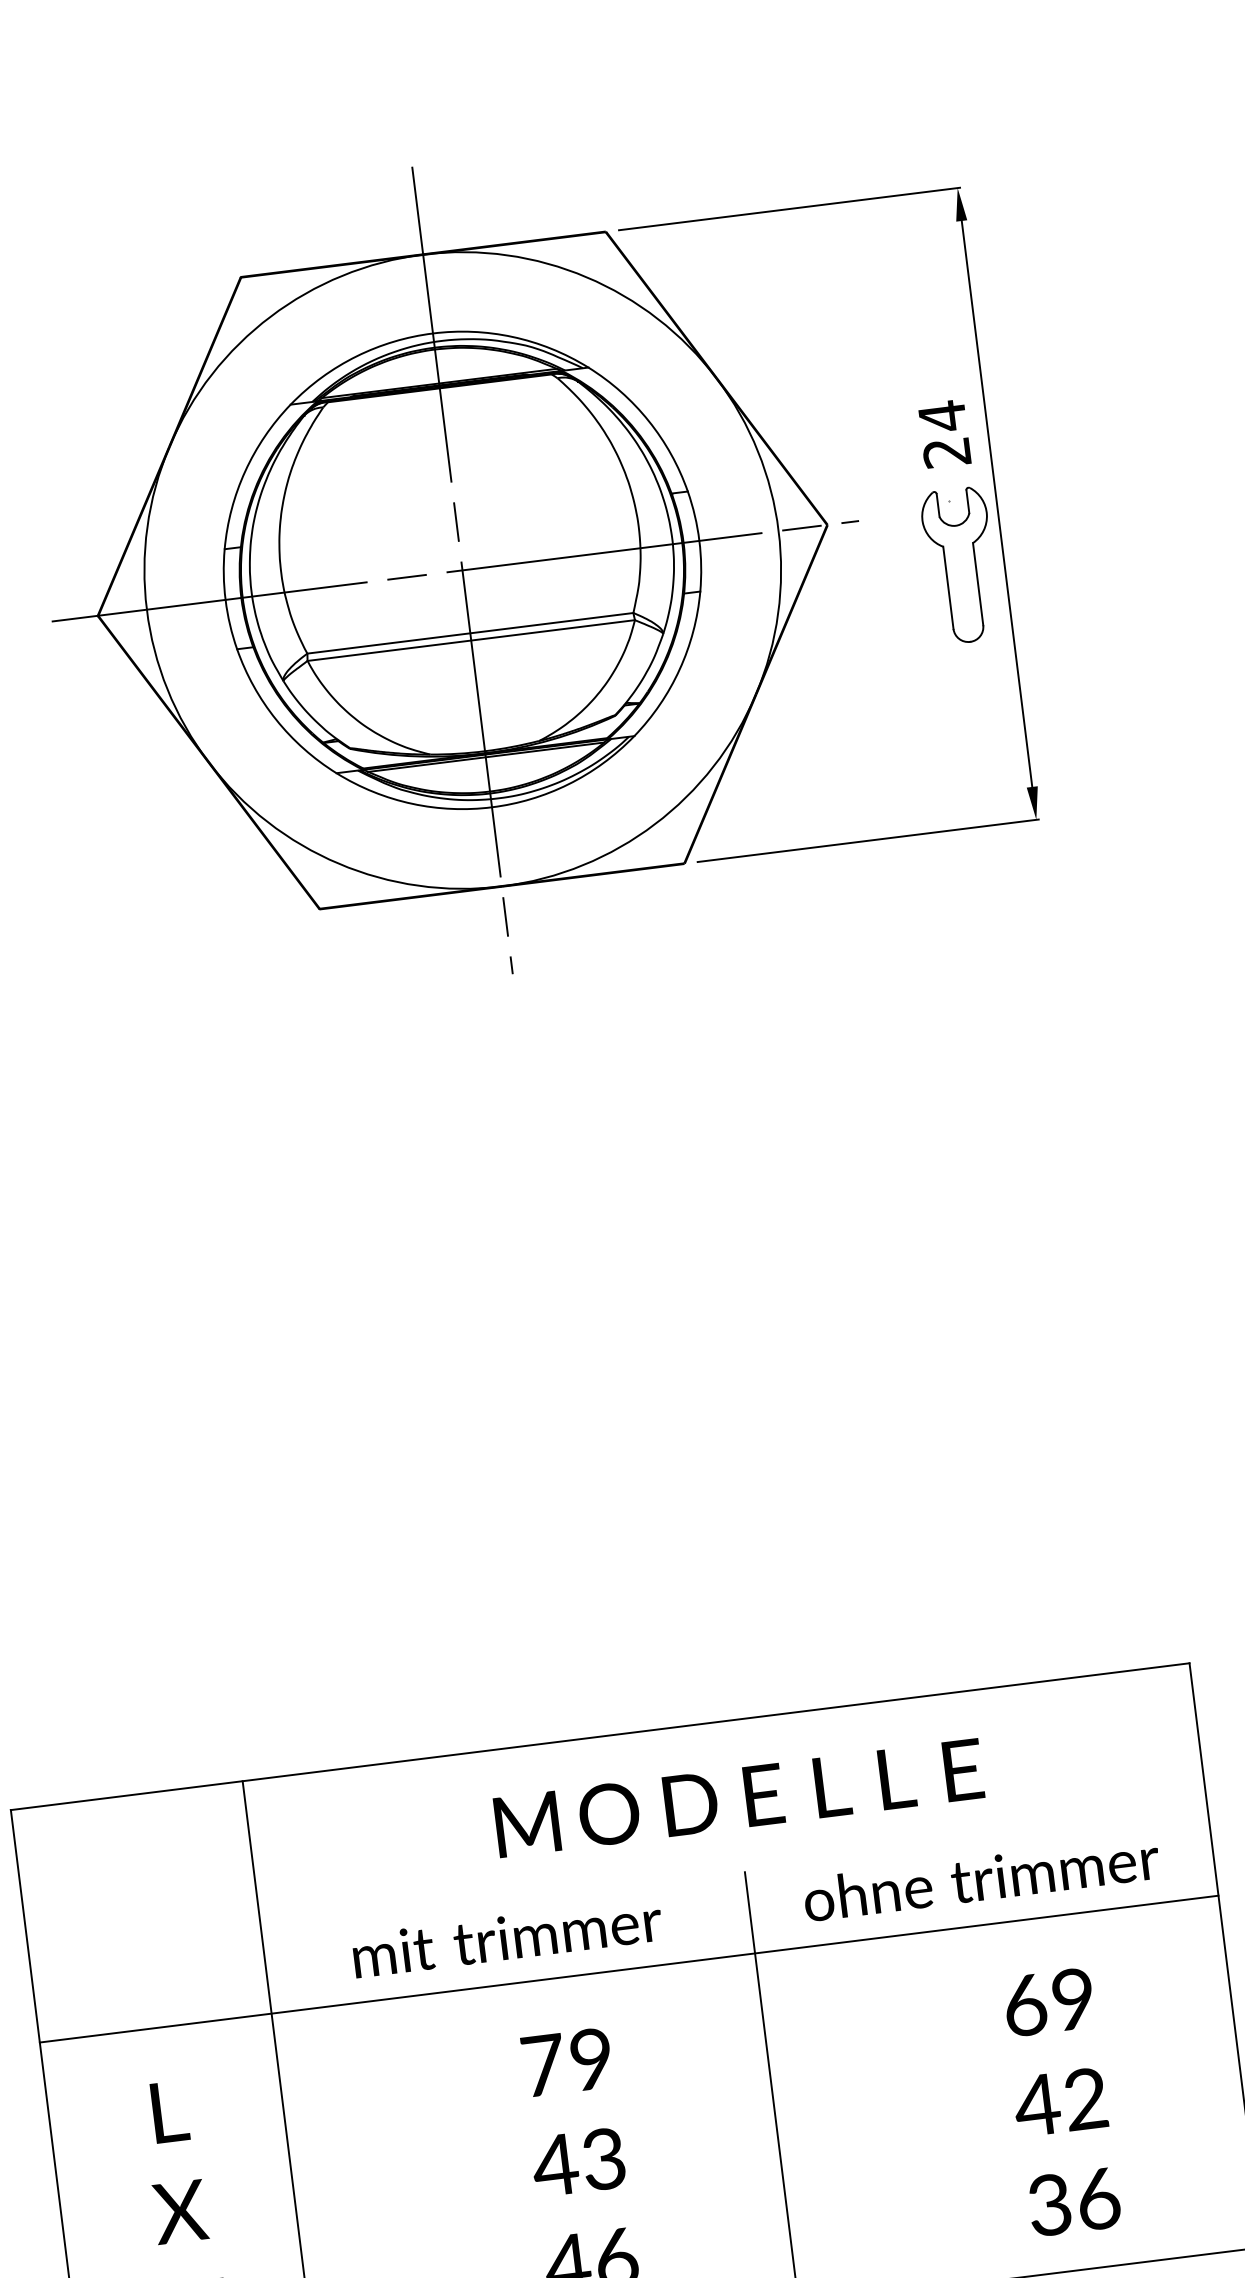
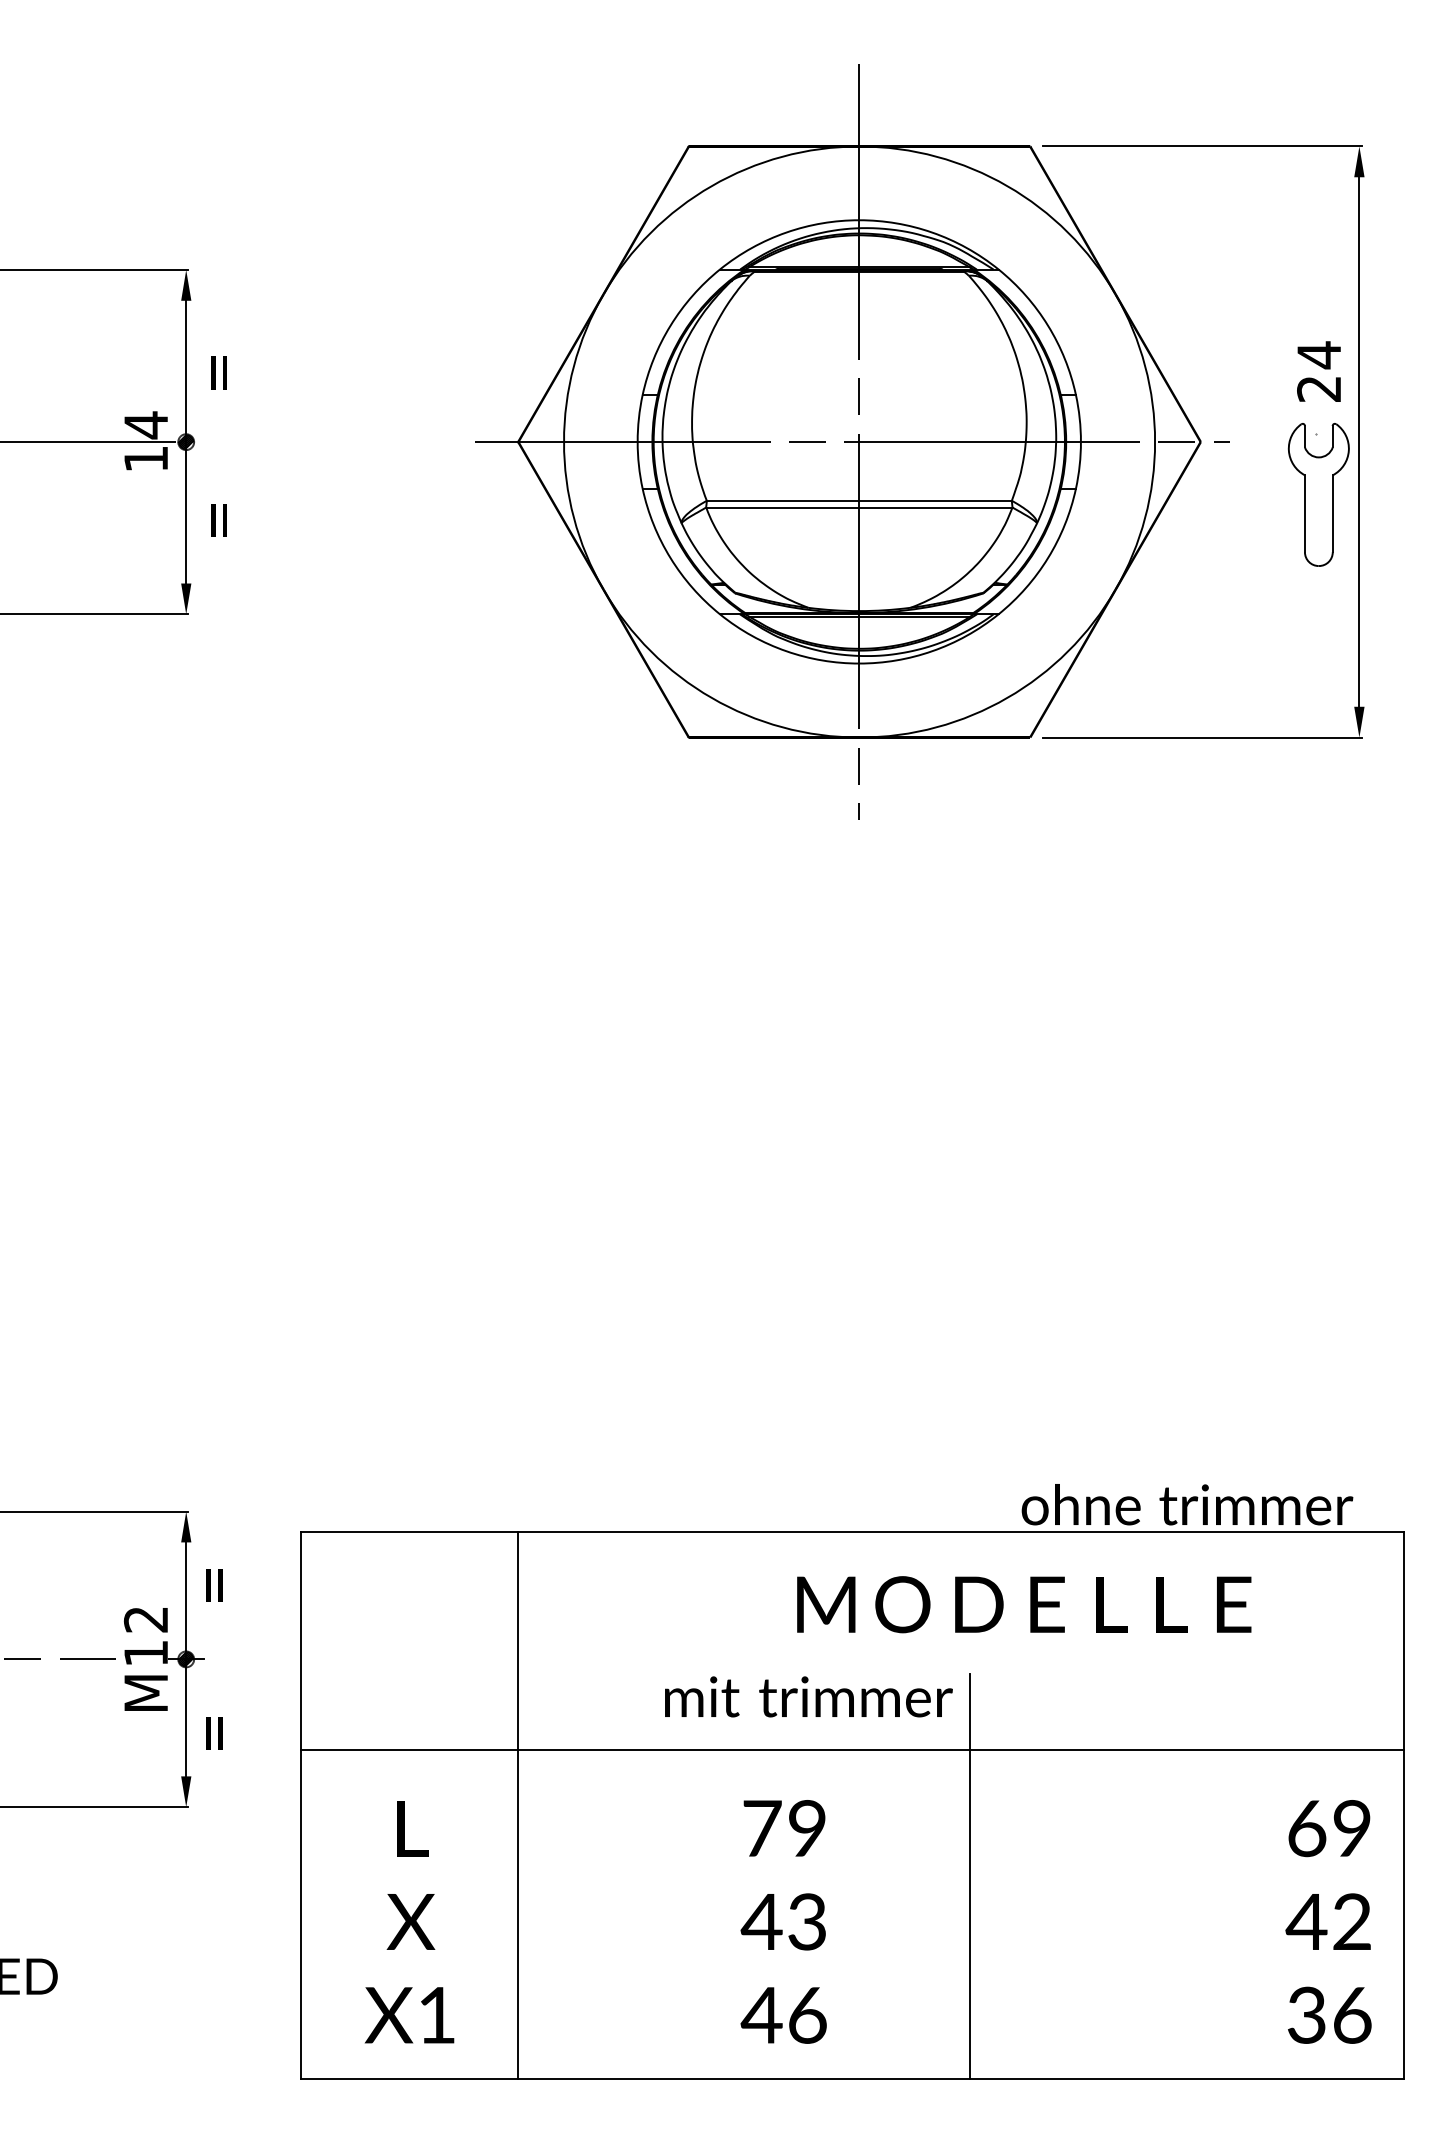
text: (739, 1797) -> (1024, 1604), moved
text: (981, 1878) -> (1187, 1504), moved
text: (507, 1937) -> (808, 1696), moved
text: (1060, 2101) -> (1328, 1921), moved

